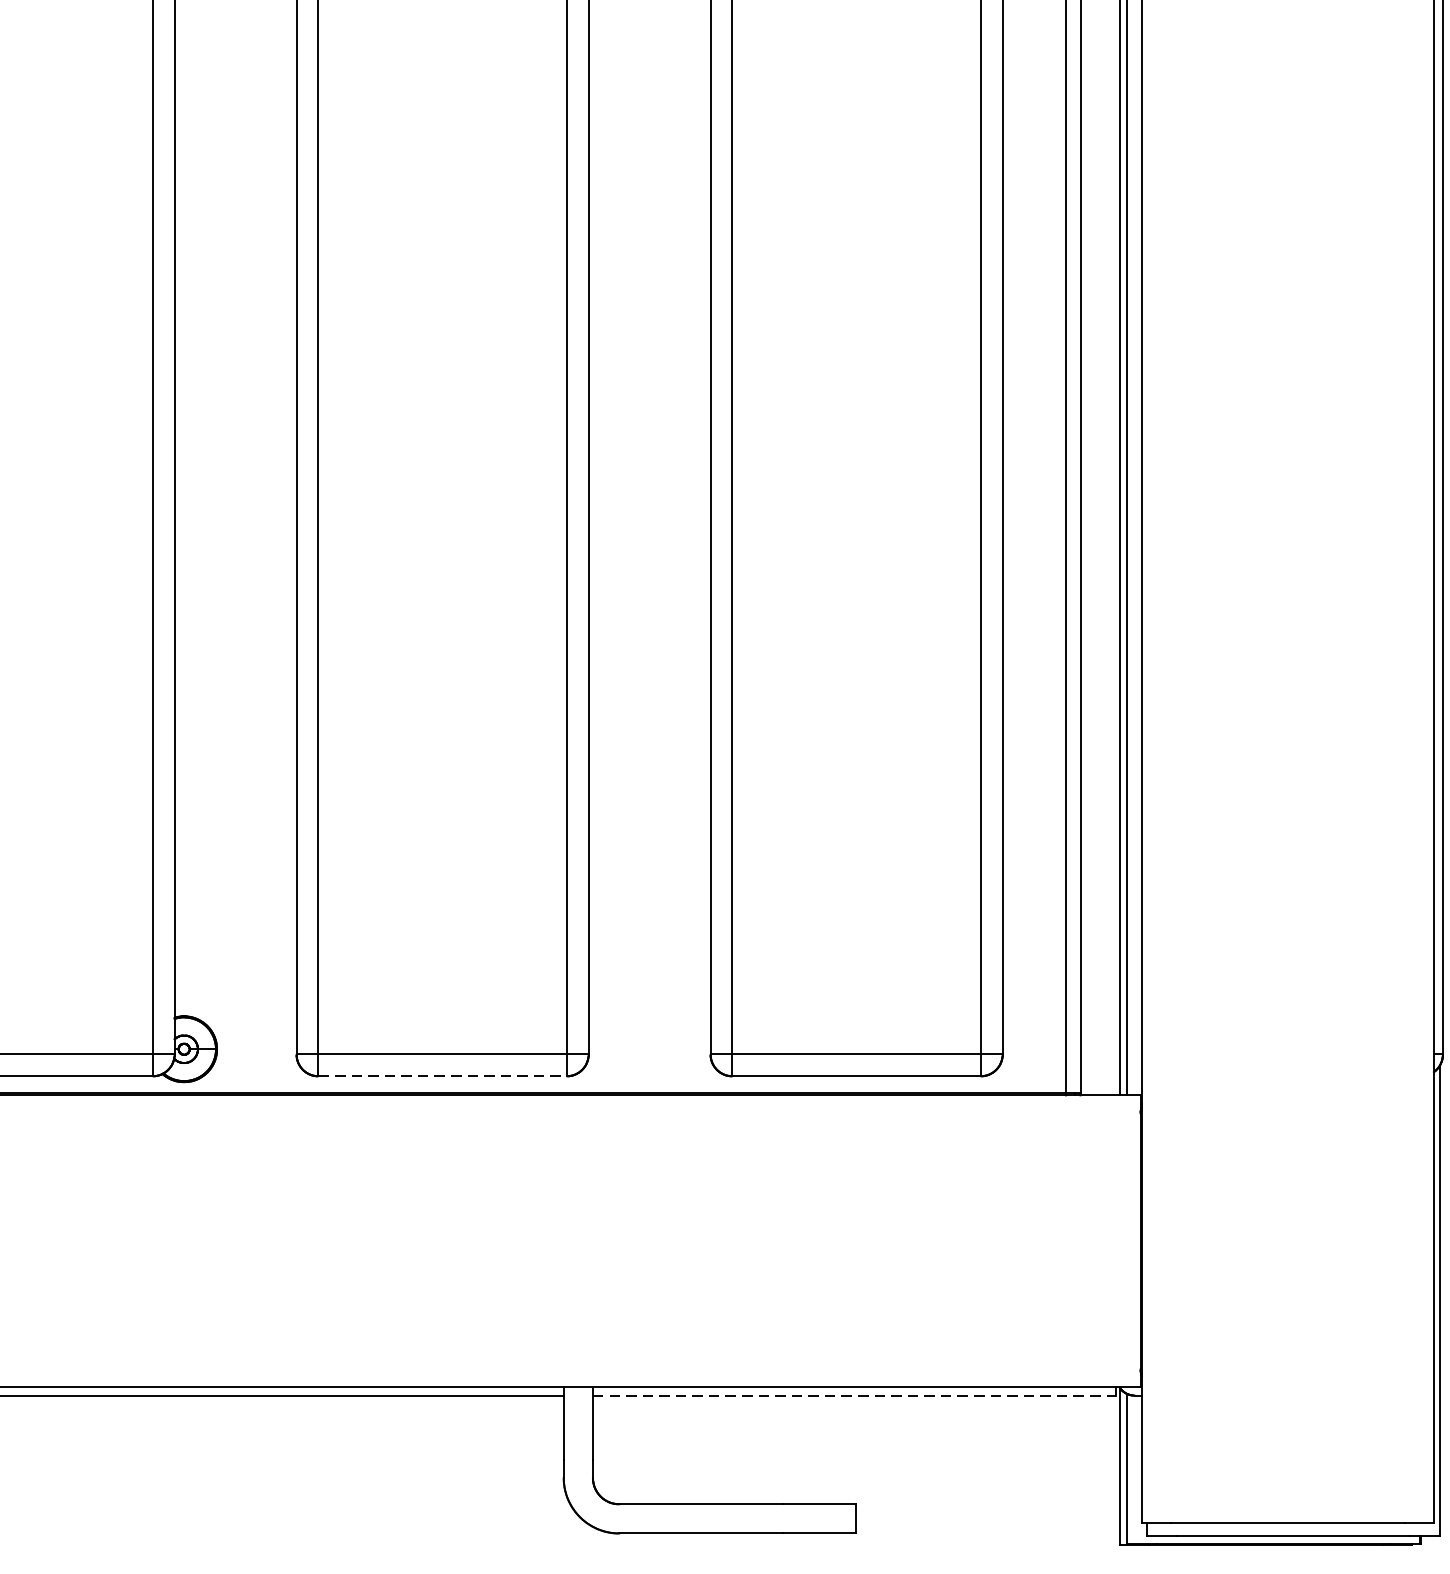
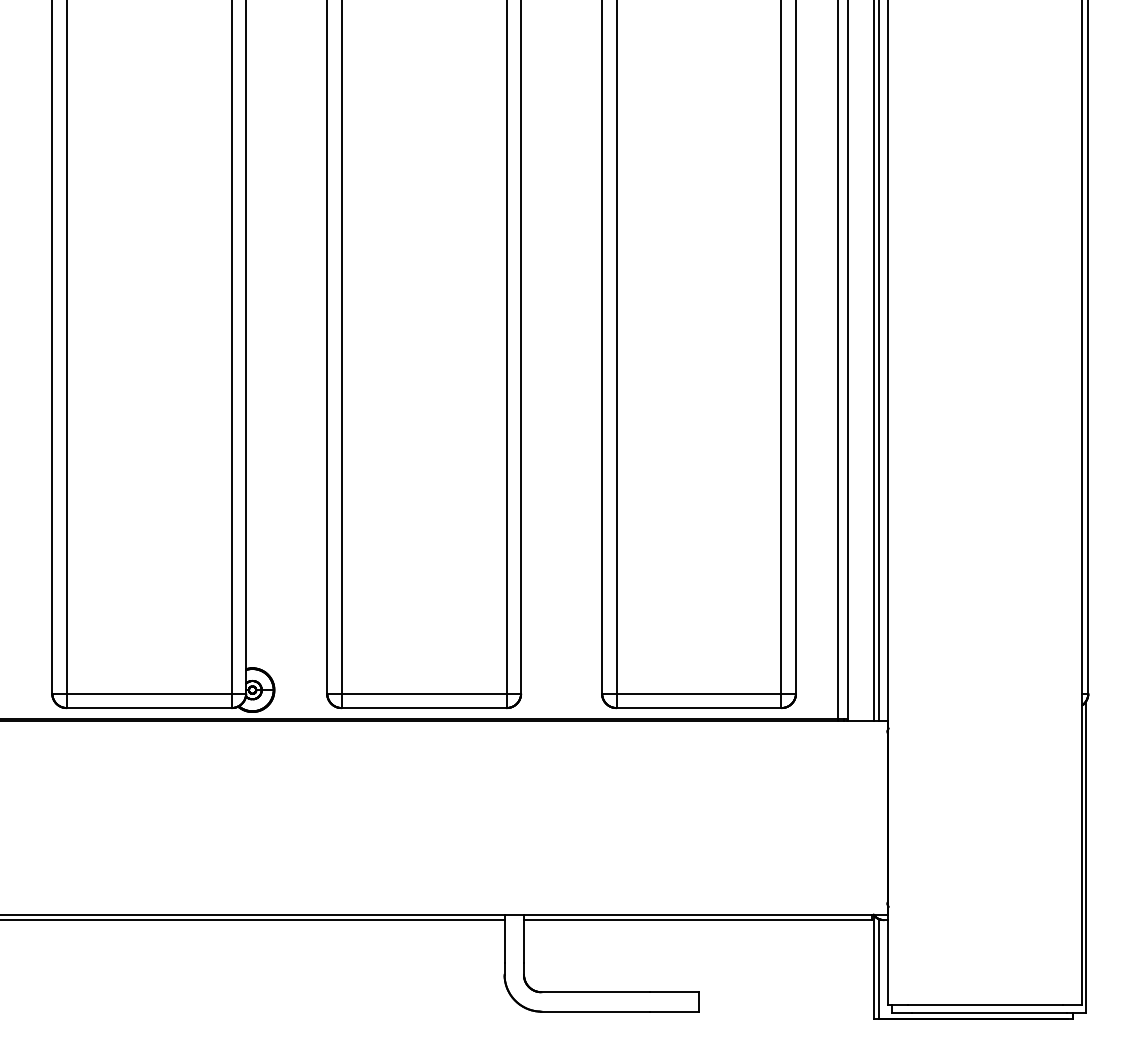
line: (443, 1076) -> (424, 708), dashed -> solid
line: (854, 1396) -> (697, 920), dashed -> solid

